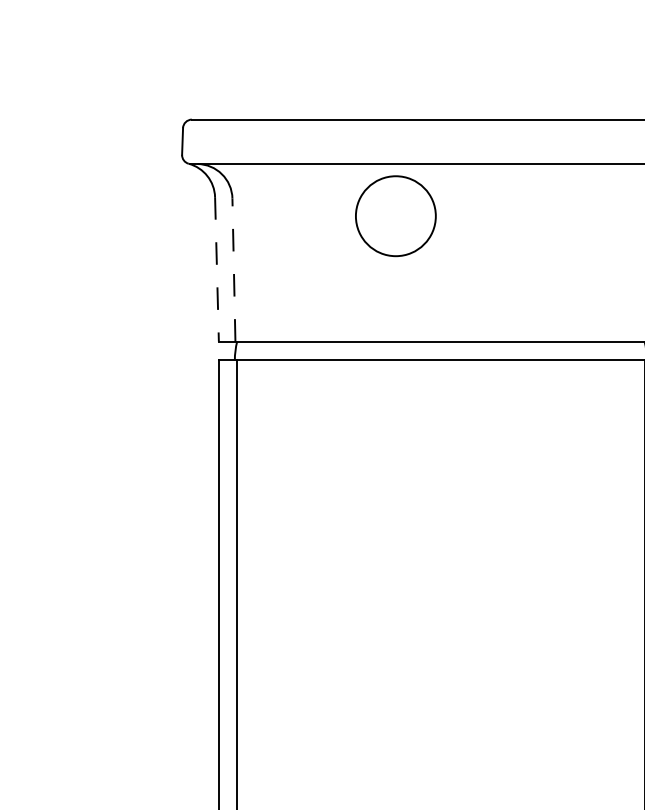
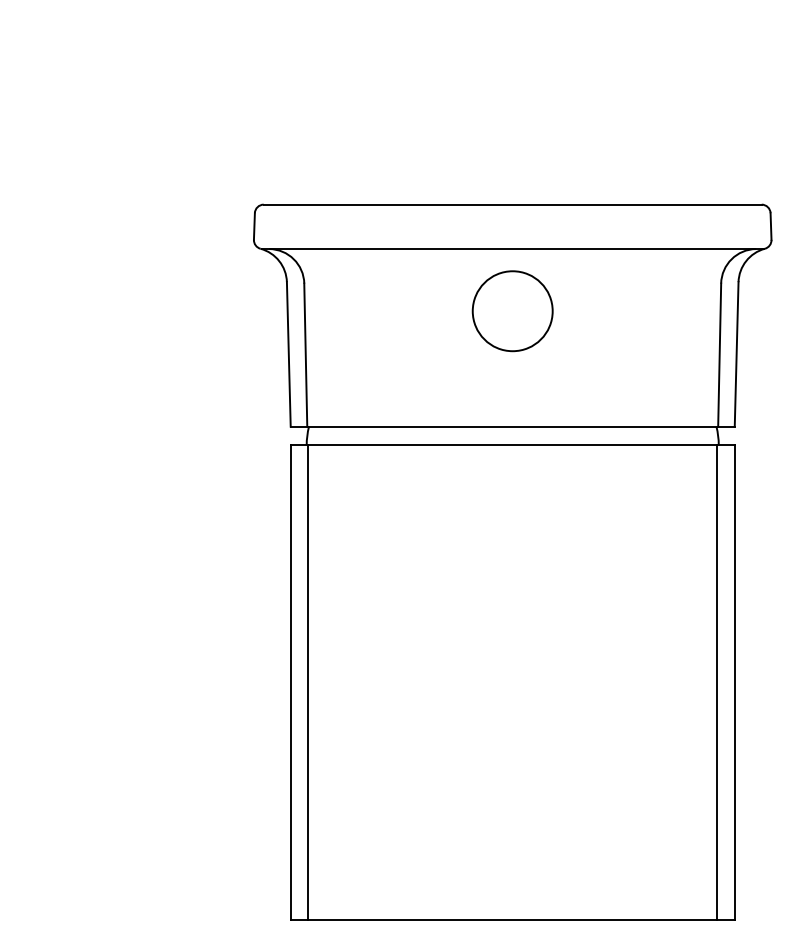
circle: (395, 216) -> (512, 311), moved
line: (216, 269) -> (288, 354), dashed -> solid
line: (233, 270) -> (305, 355), dashed -> solid

